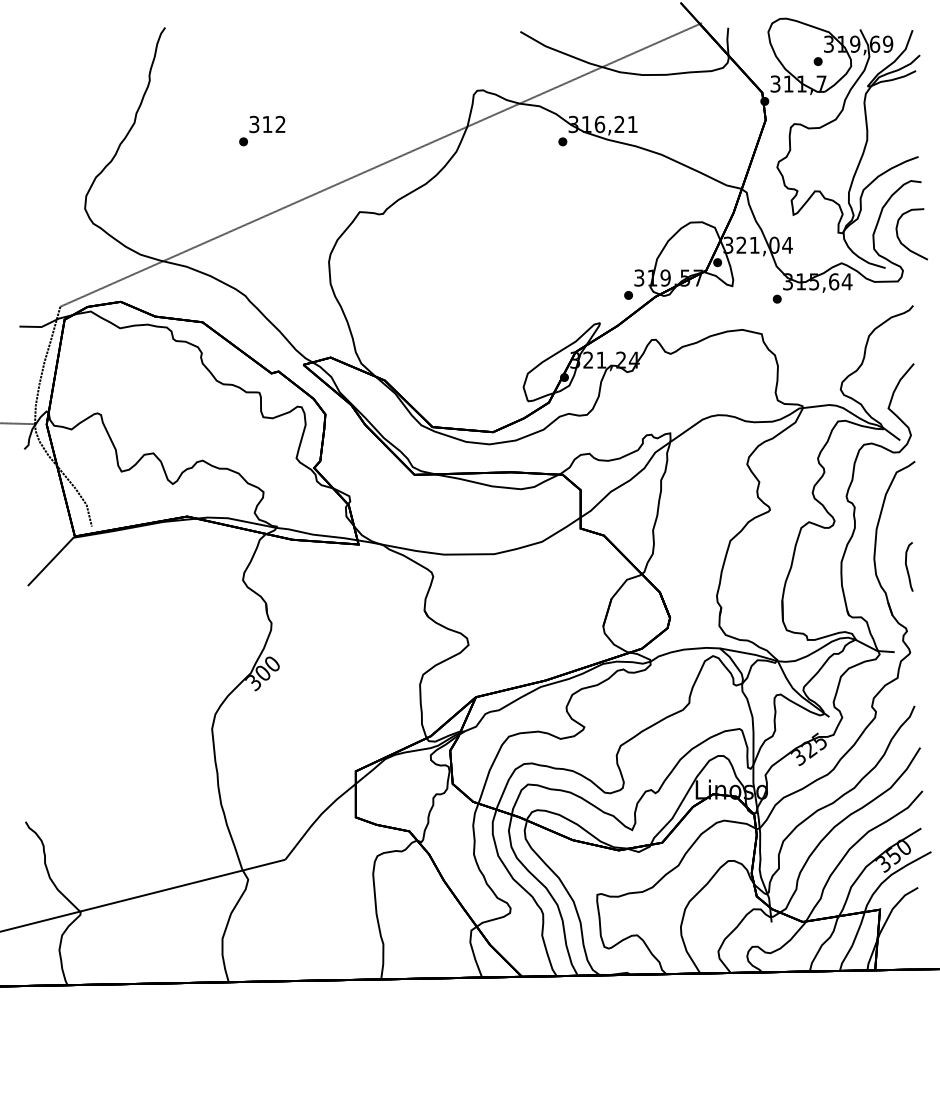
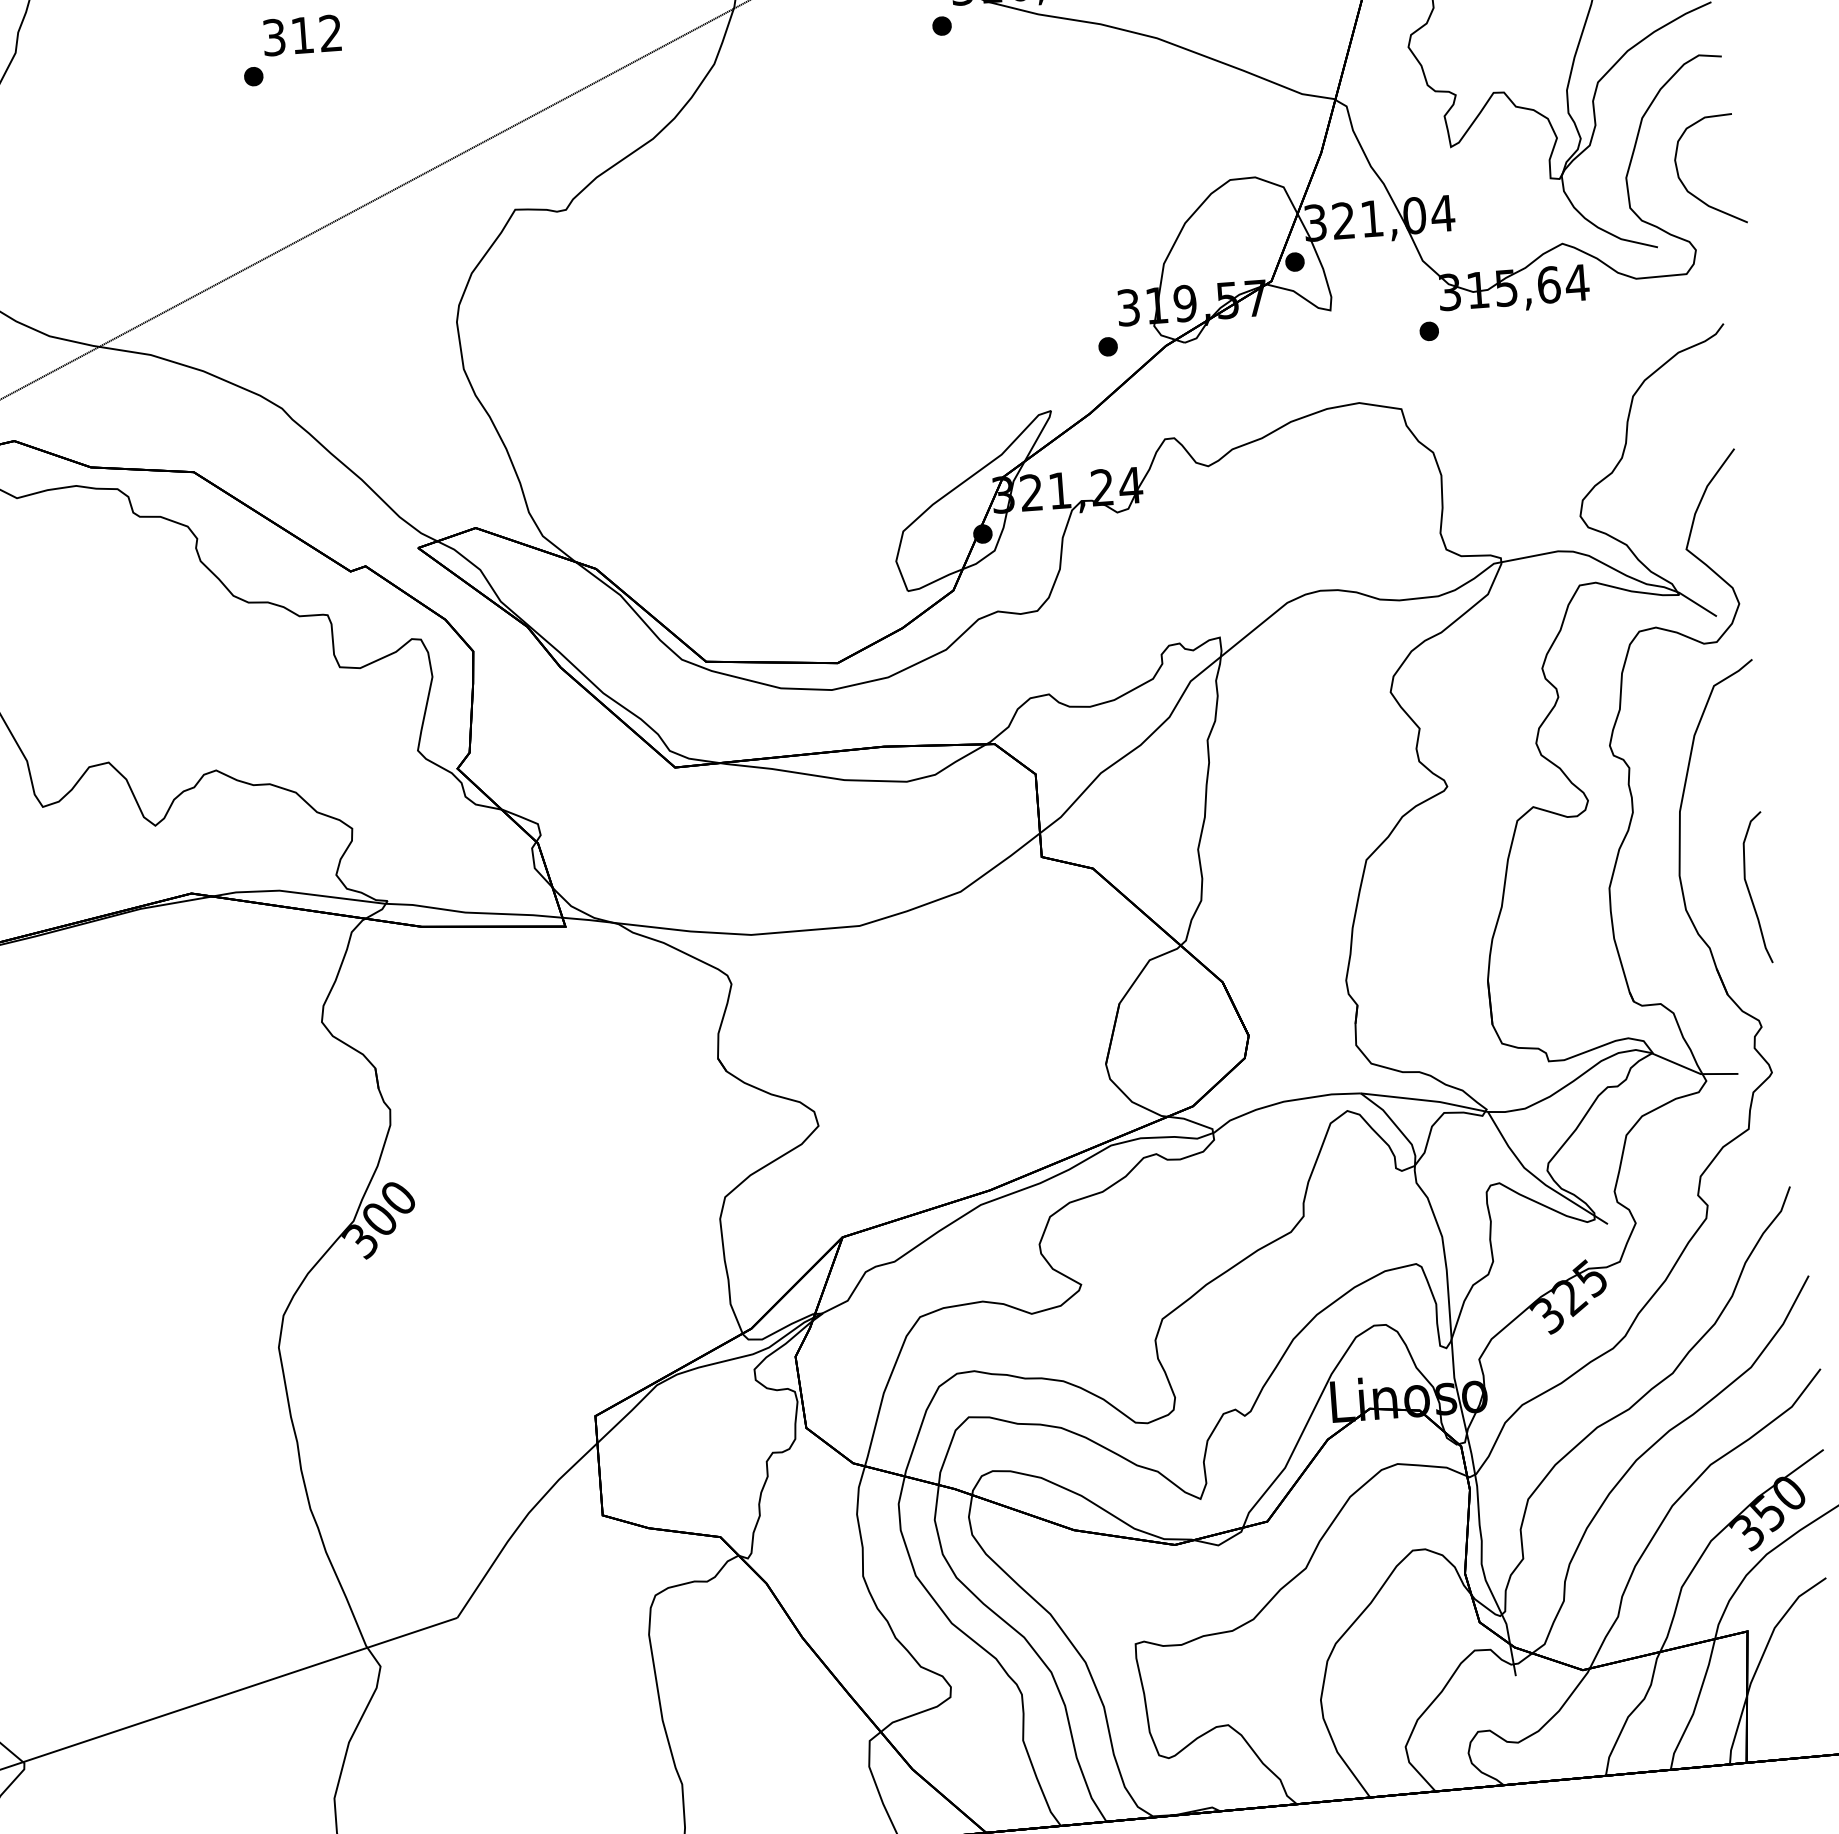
part: (909, 566) -> (1756, 886), size x1.43

